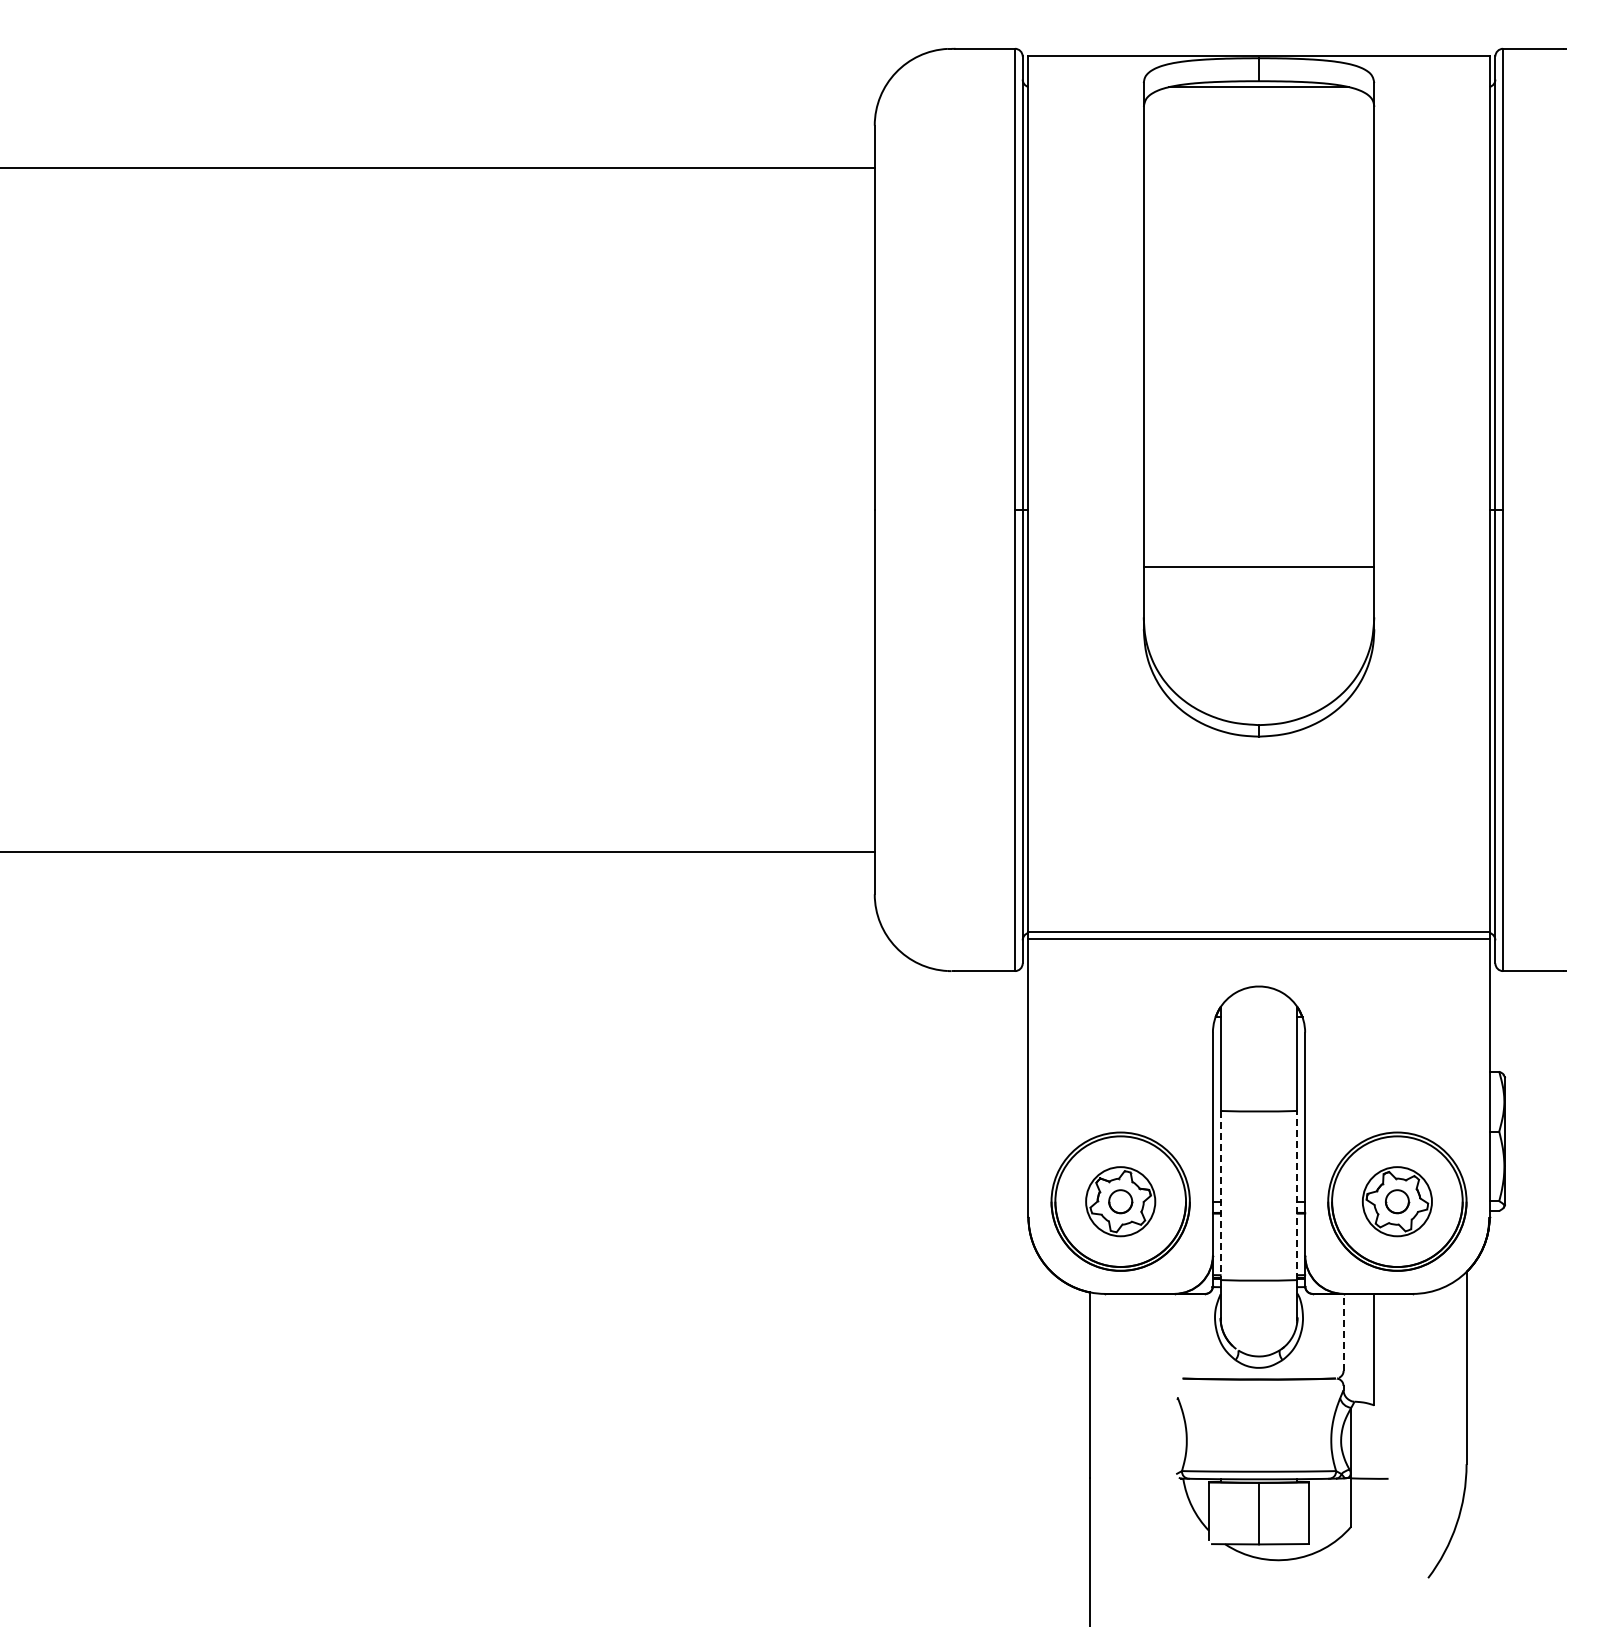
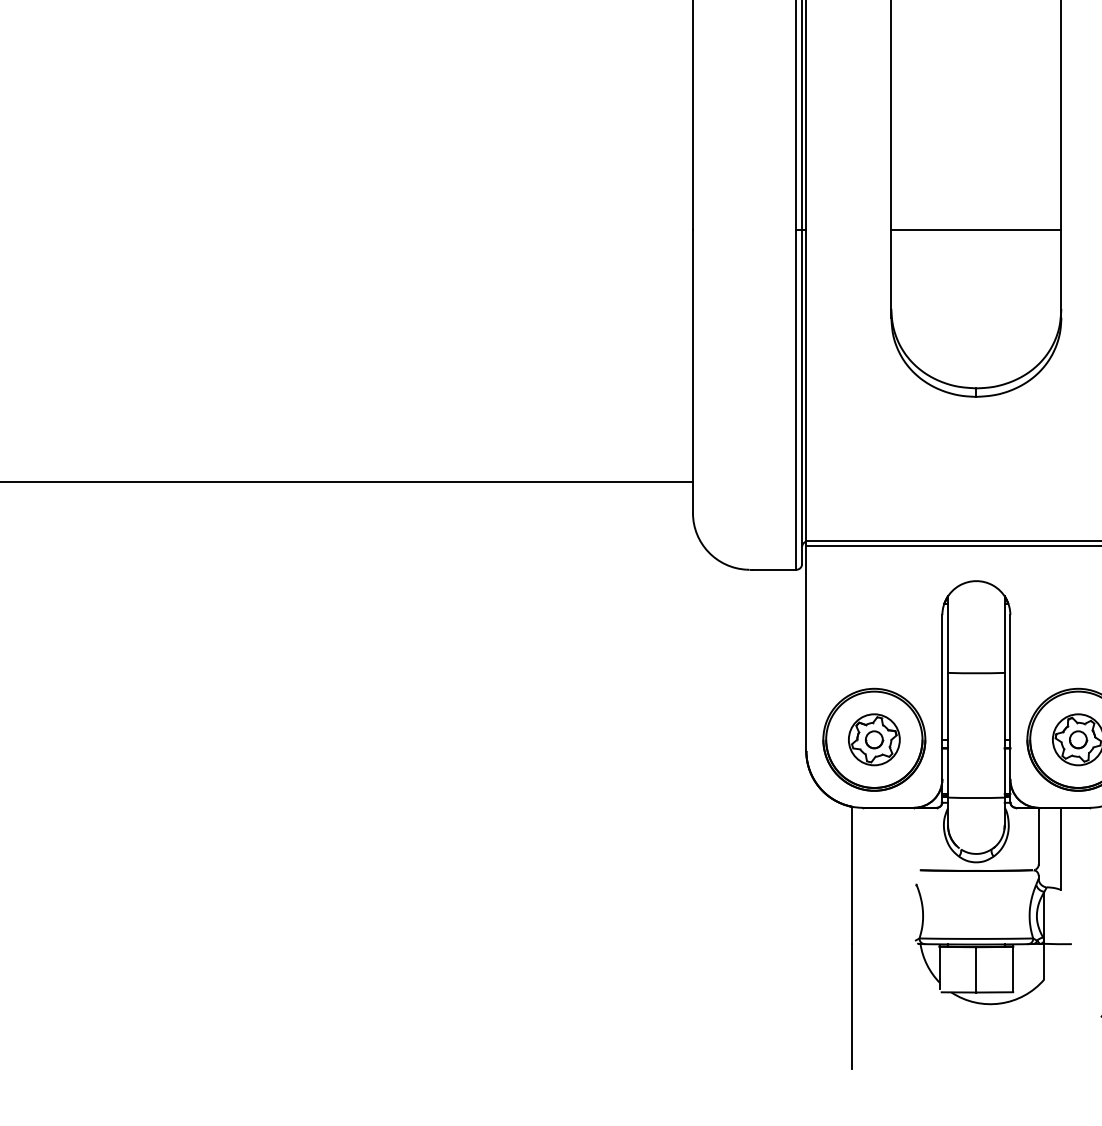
line: (1258, 566) -> (975, 229), moved
line: (1220, 1195) -> (947, 735), dashed -> solid
line: (1297, 1195) -> (1004, 735), dashed -> solid
line: (1343, 1331) -> (1038, 835), dashed -> solid

